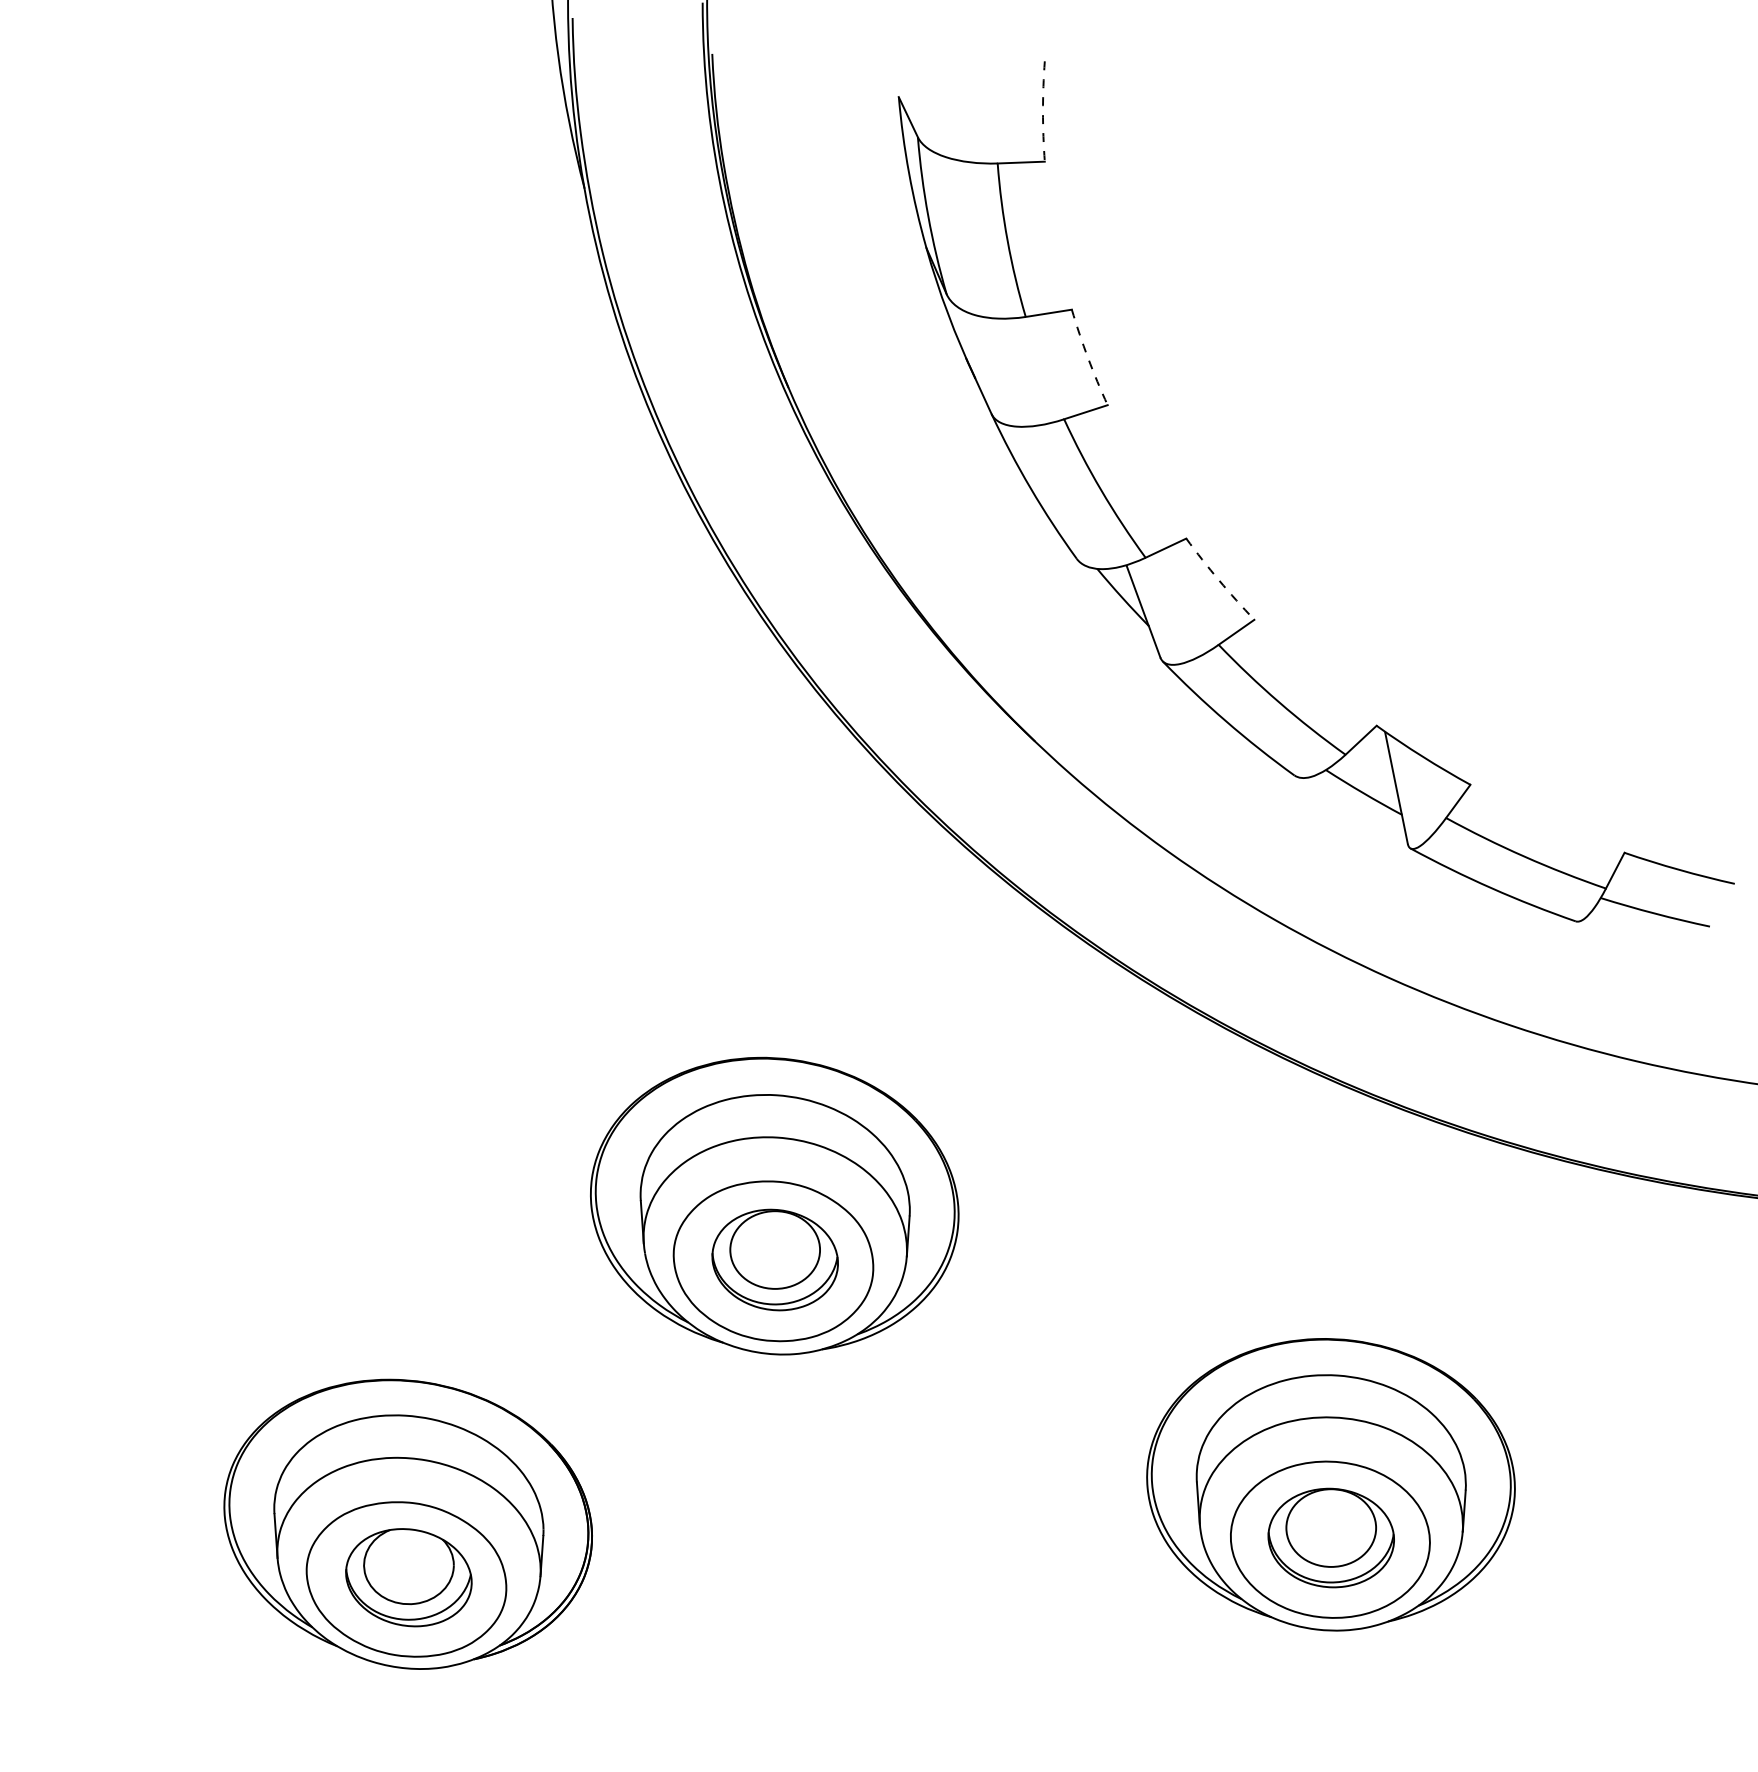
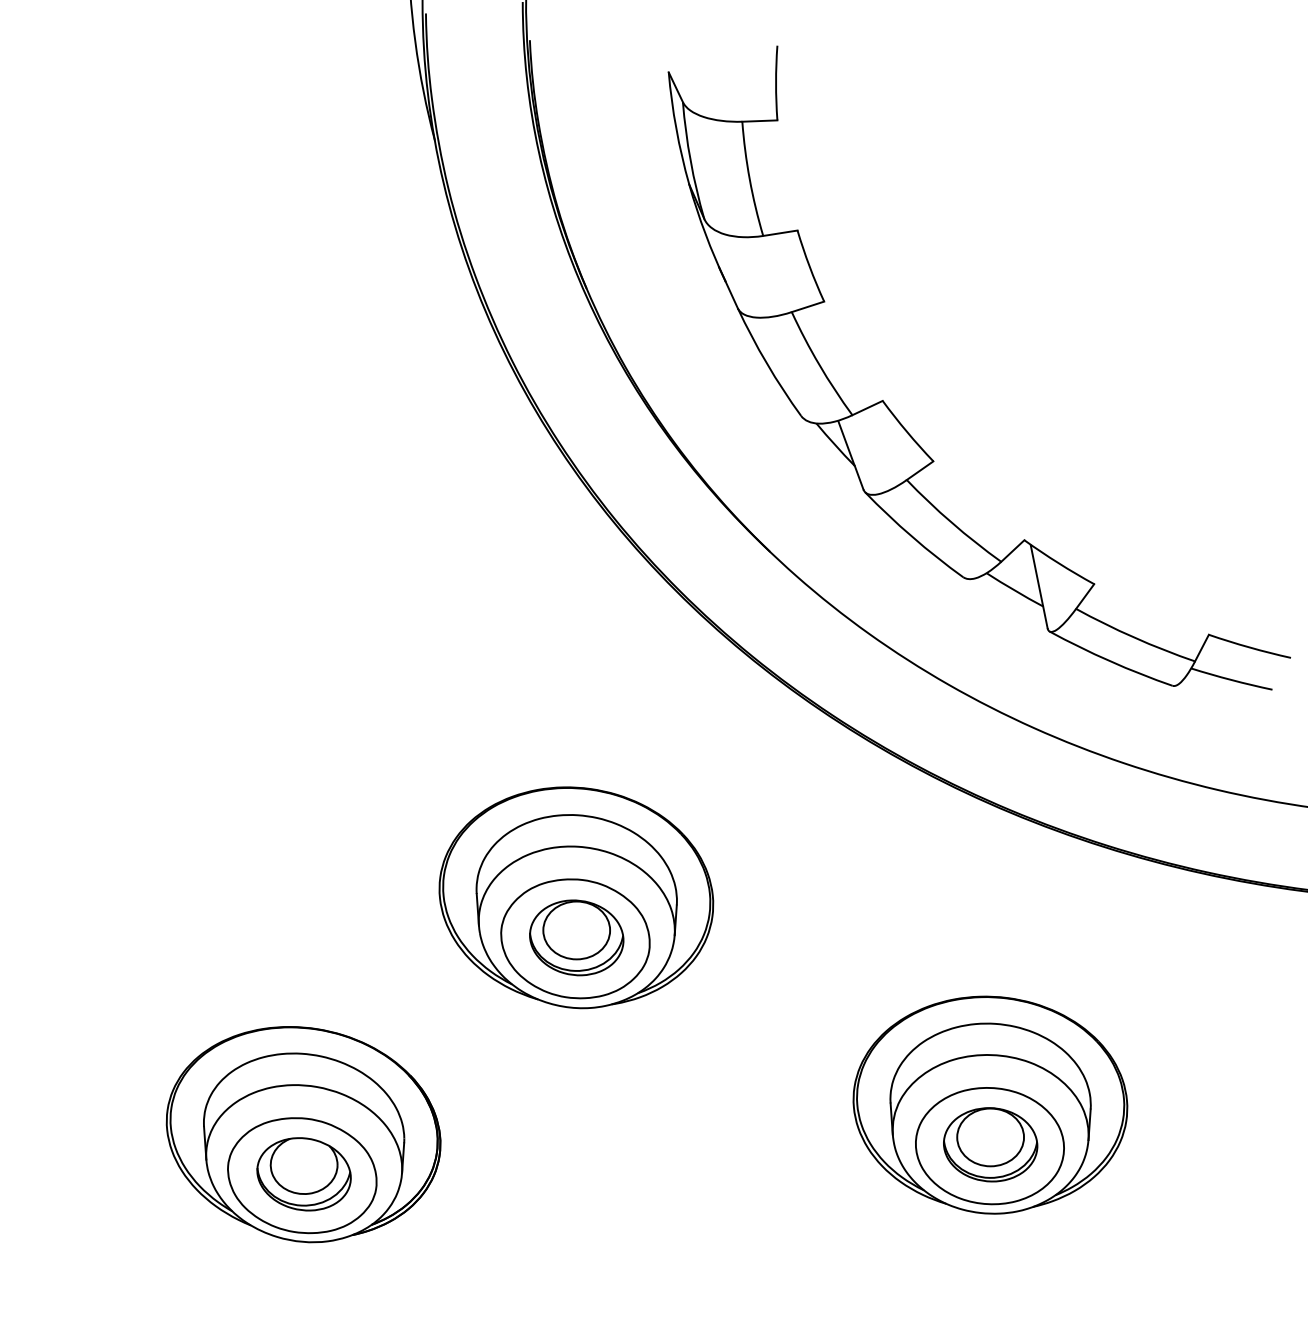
arc: (1043, 111) -> (776, 83), dashed -> solid
arc: (1088, 358) -> (809, 266), dashed -> solid
arc: (1219, 580) -> (907, 432), dashed -> solid

